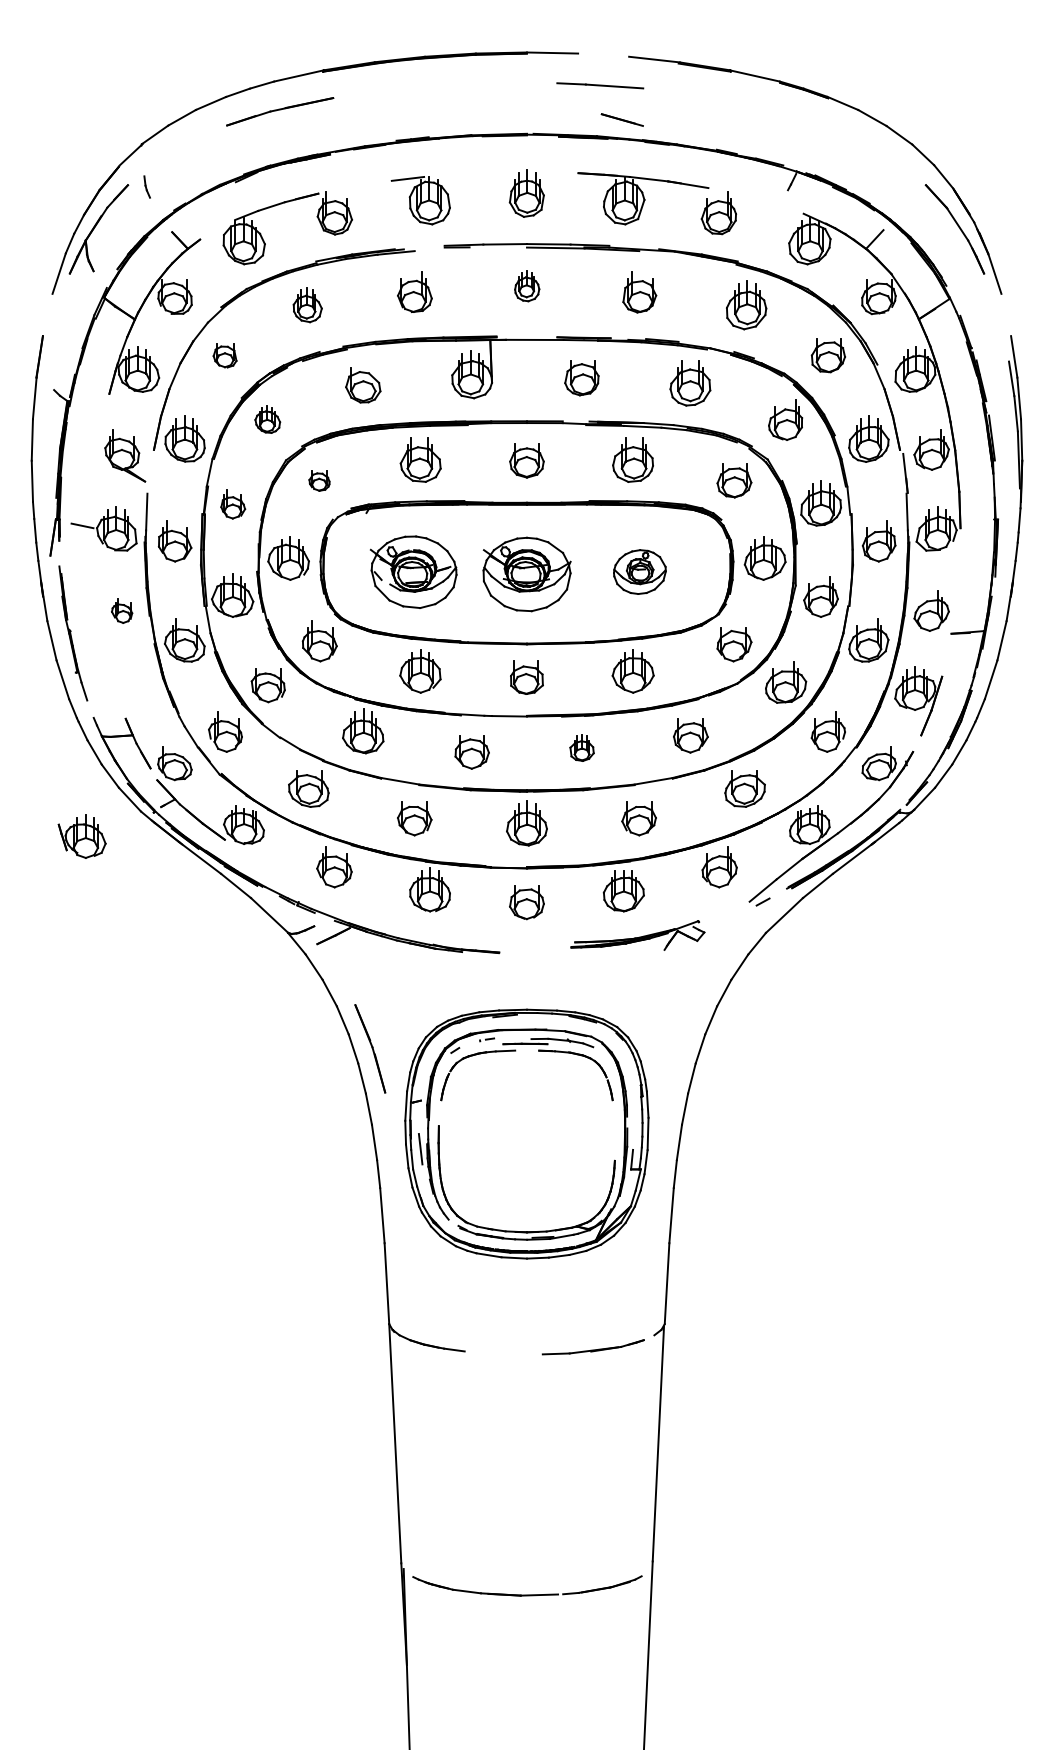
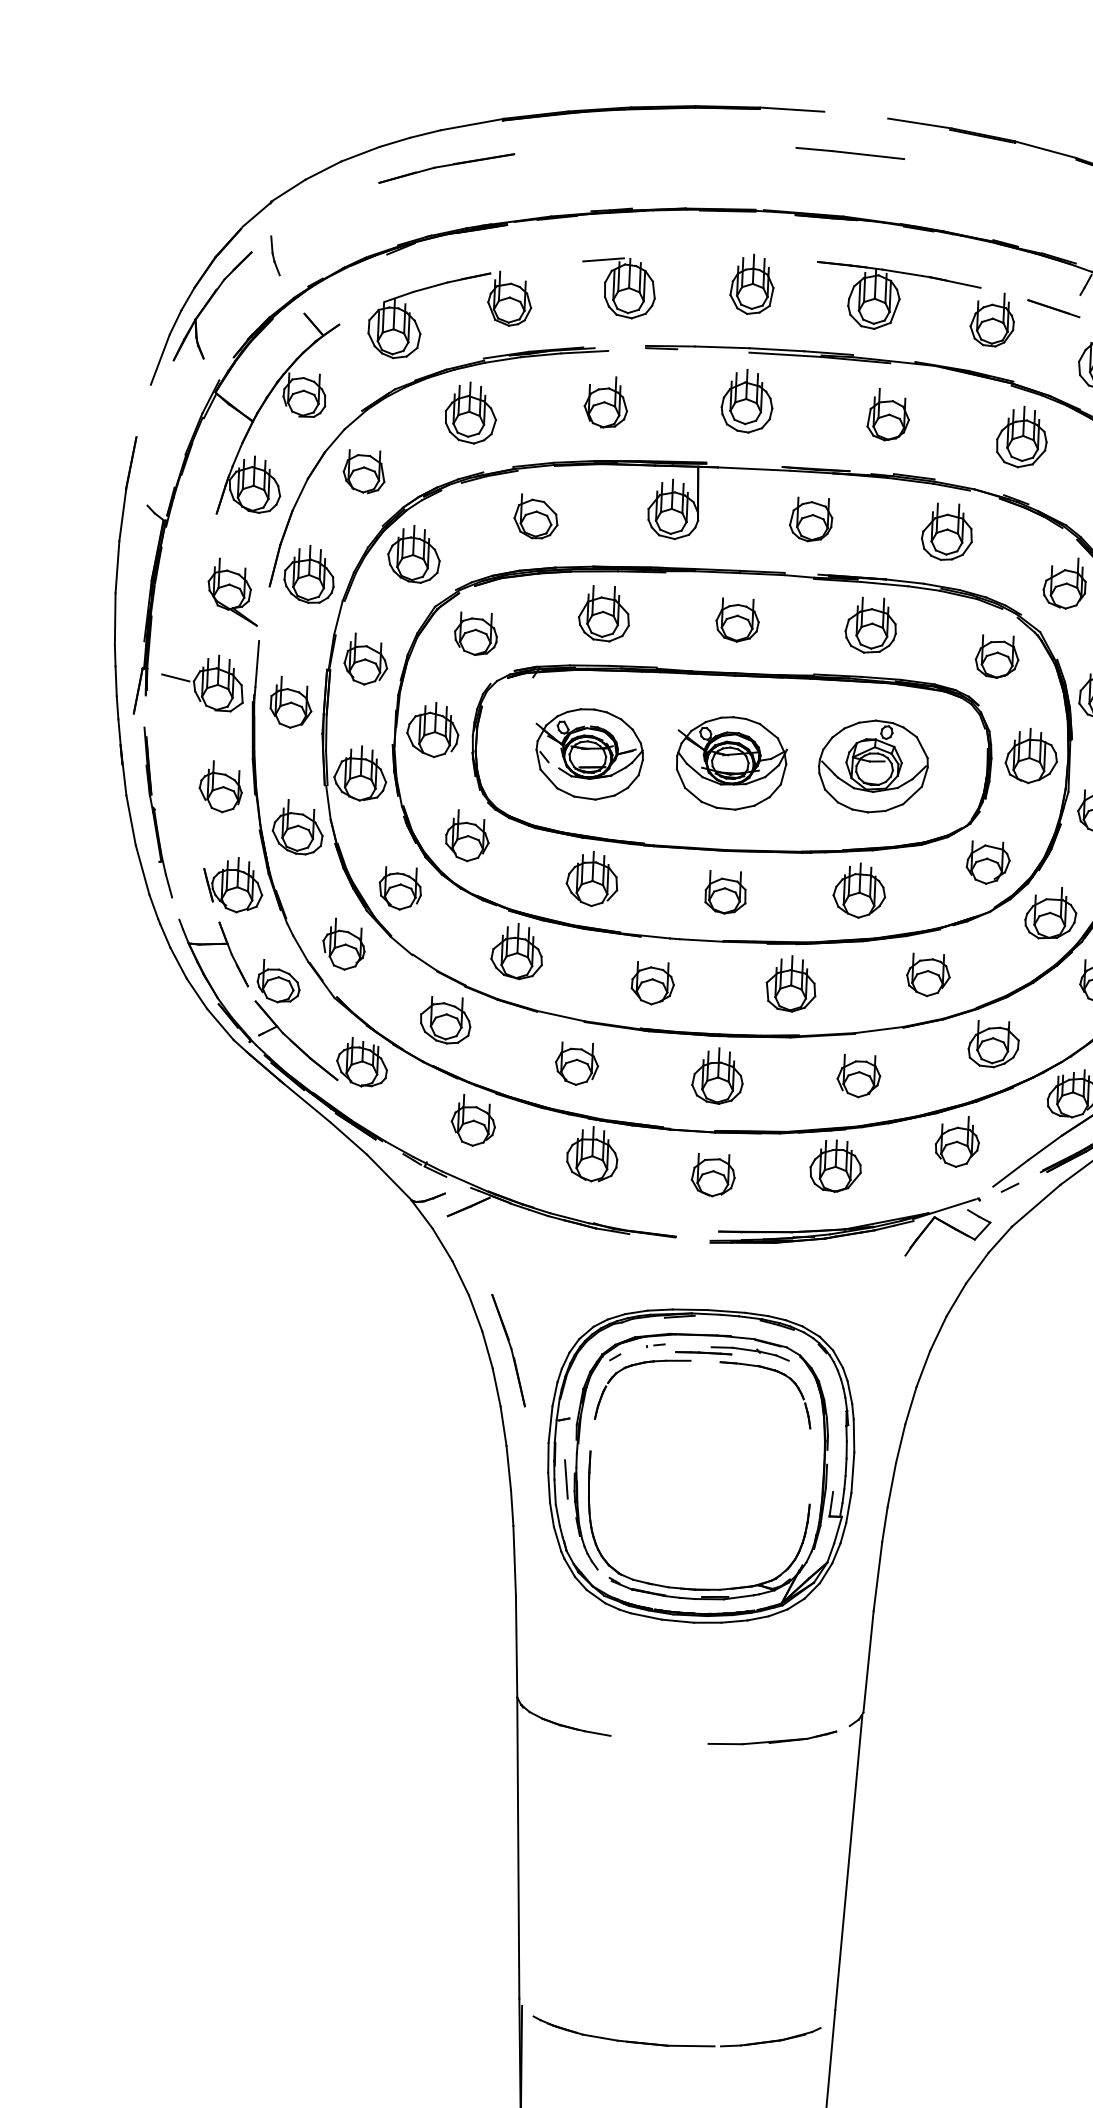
line: (621, 119) -> (1052, 307), moved
part: (147, 186) -> (276, 255), size x1.43
part: (527, 286) -> (747, 401), size x1.67
part: (307, 305) -> (470, 413), size x1.43
part: (224, 355) -> (363, 471), size x1.43
part: (267, 419) -> (413, 554), size x1.67
part: (319, 480) -> (475, 633), size x1.67
part: (233, 504) -> (366, 659), size x1.43
part: (639, 571) -> (872, 765), size x1.67
part: (121, 610) -> (220, 786), size x1.67
part: (581, 747) -> (790, 983), size x1.67
part: (81, 836) -> (232, 885), moved
part: (637, 935) -> (850, 1222), size x1.67

